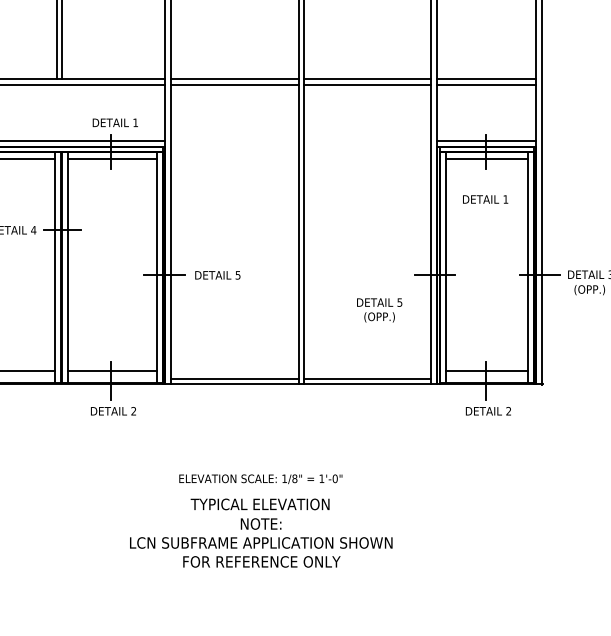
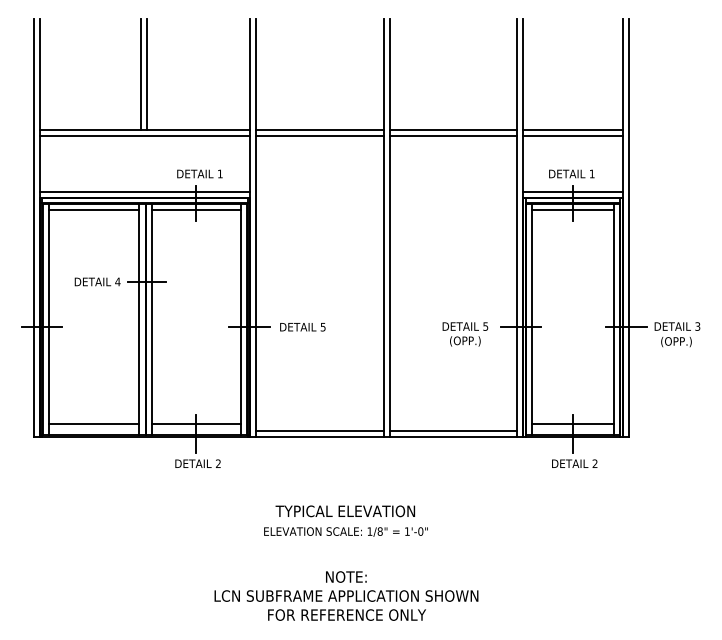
text: (485, 198) -> (571, 173), moved
text: (379, 310) -> (465, 334), moved
text: (259, 504) -> (344, 511), moved

